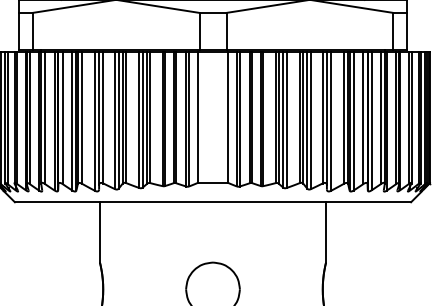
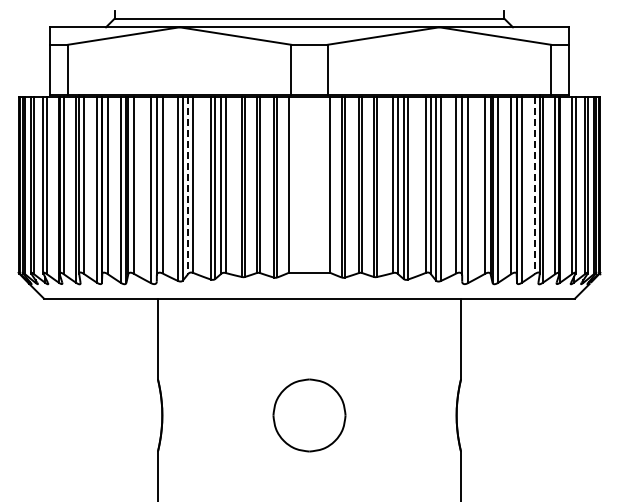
line: (122, 117) -> (188, 185), solid -> dashed
line: (380, 117) -> (534, 185), solid -> dashed

